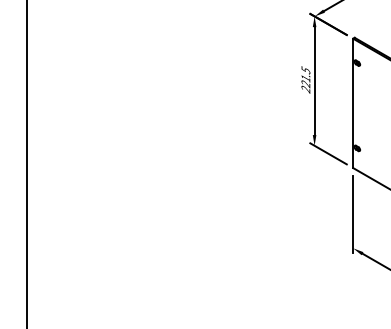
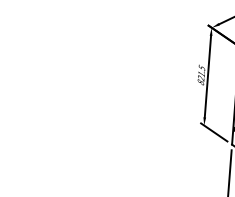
text: (305, 89) -> (200, 82), 221.5 -> 821.5

